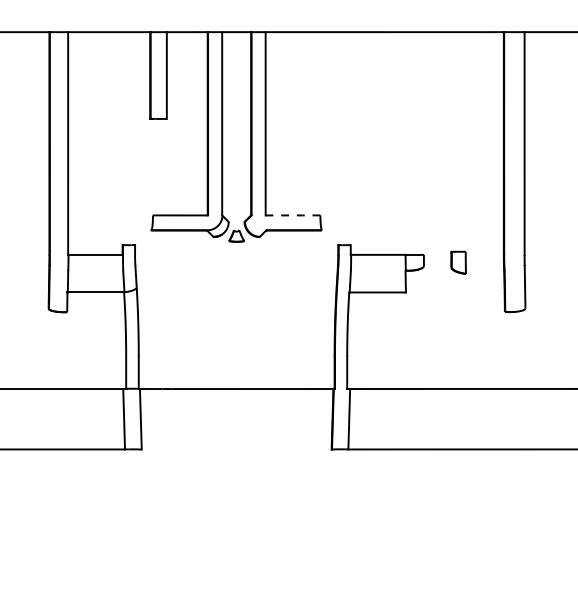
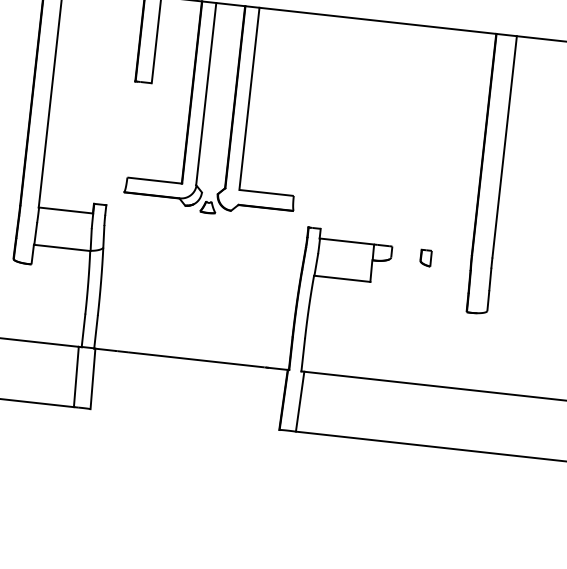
line: (292, 215) -> (266, 192), dashed -> solid
part: (458, 262) -> (425, 257), size x0.71

